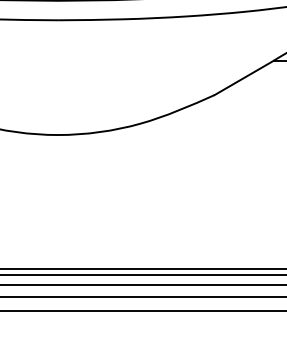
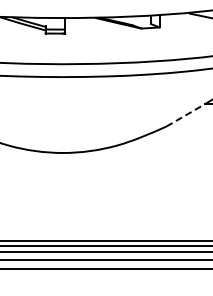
line: (243, 78) -> (185, 115), solid -> dashed

